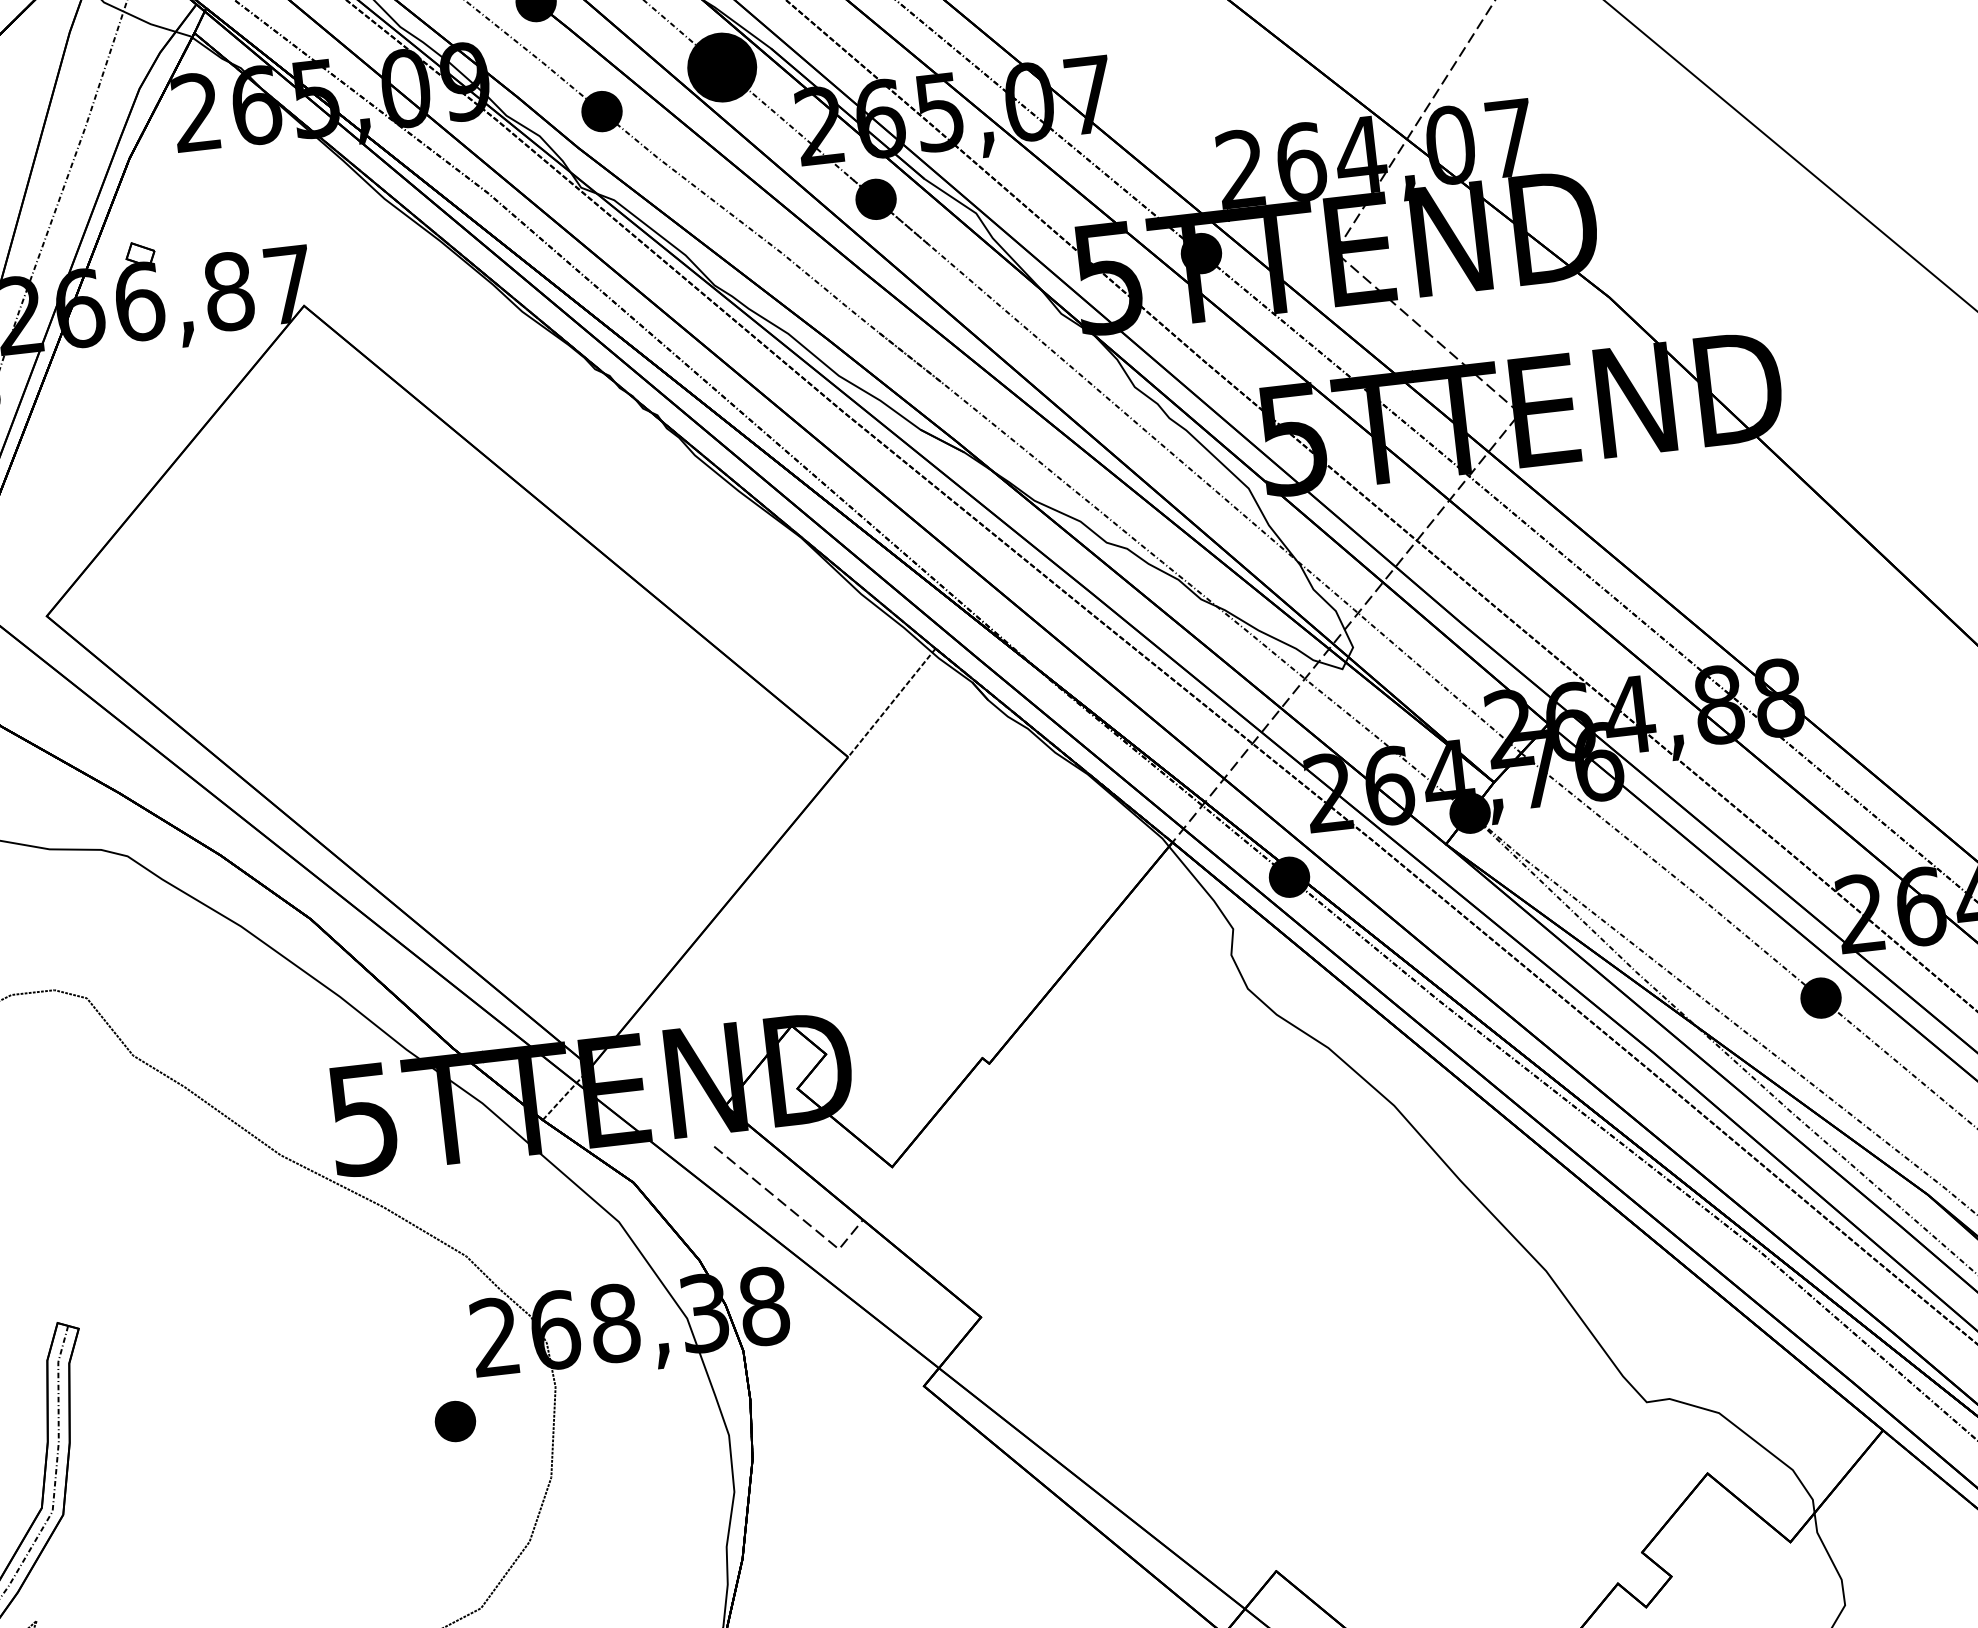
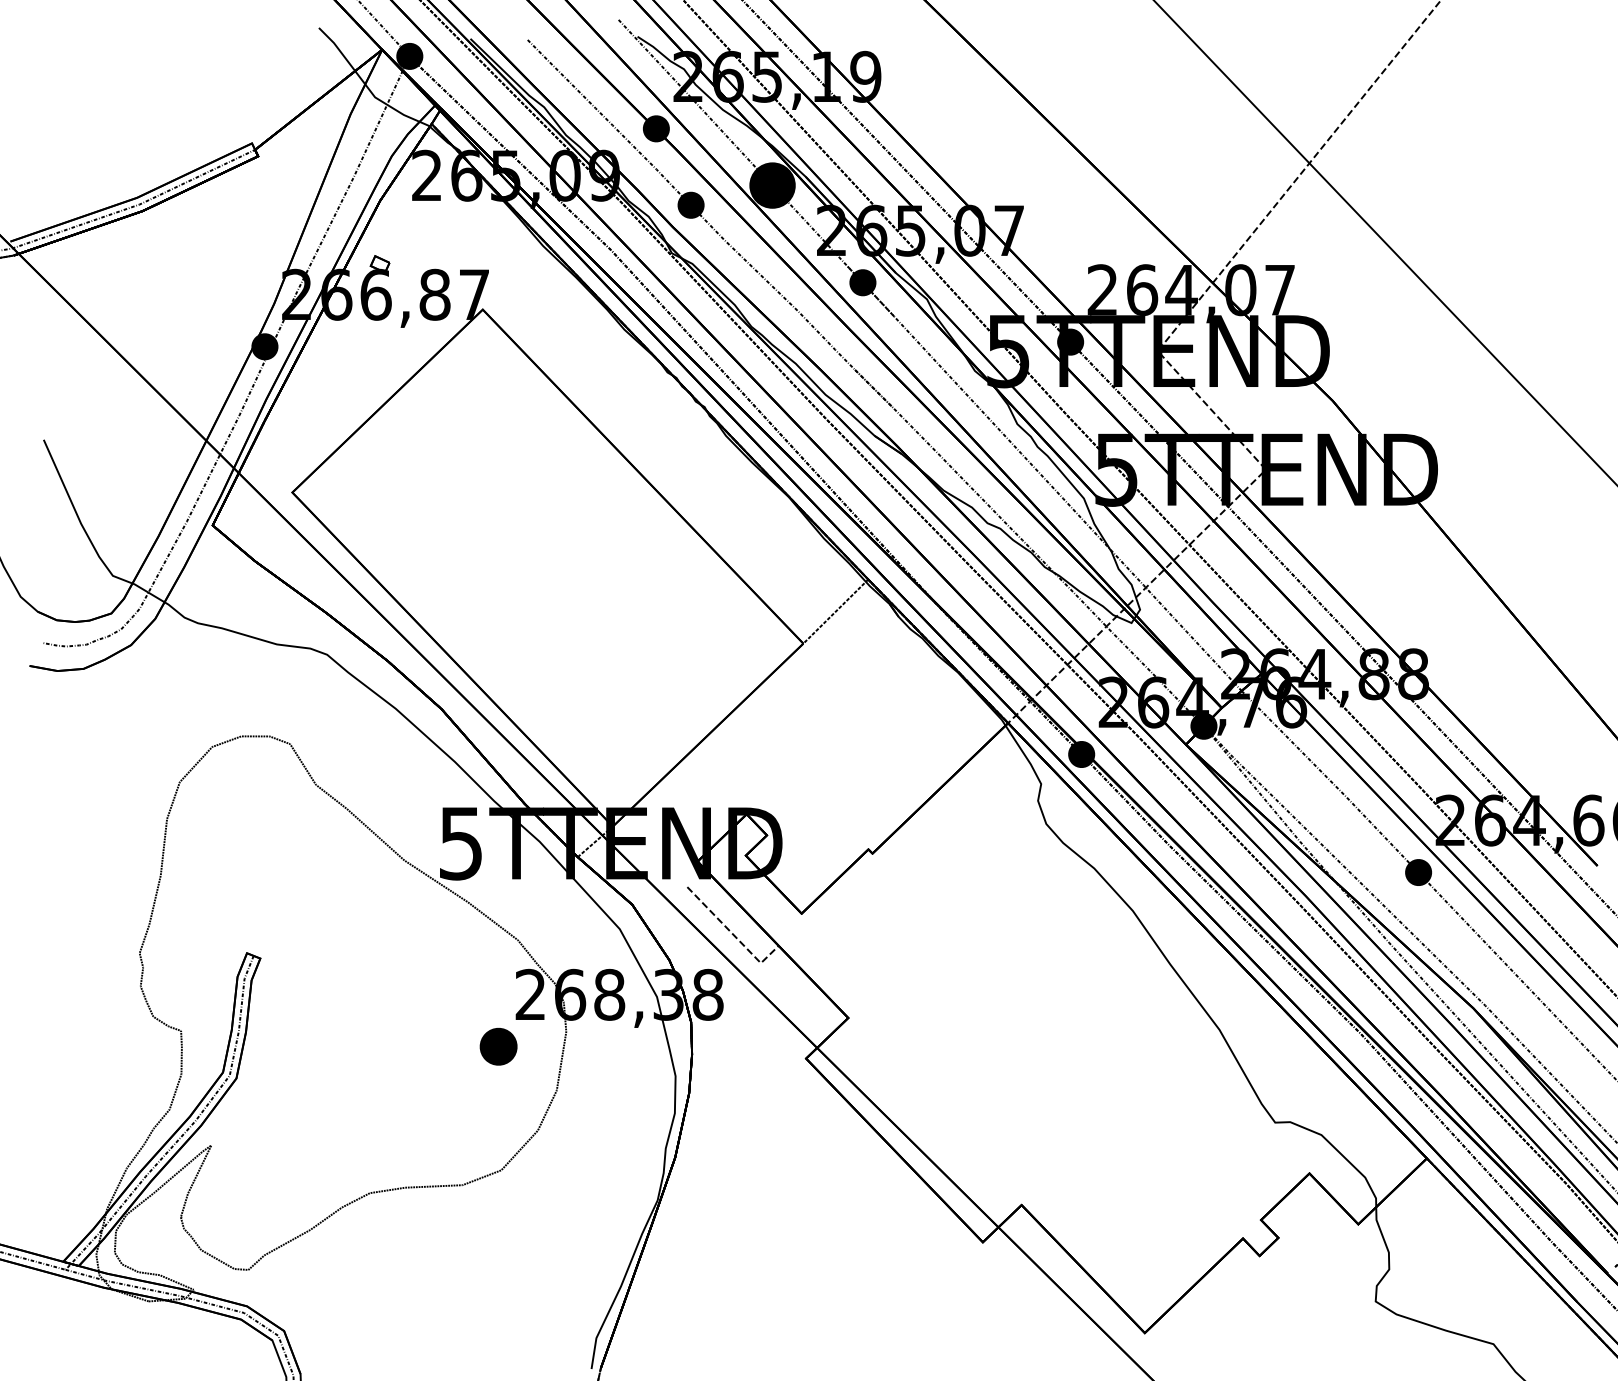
part: (455, 1421) -> (498, 1046), size x1.4

